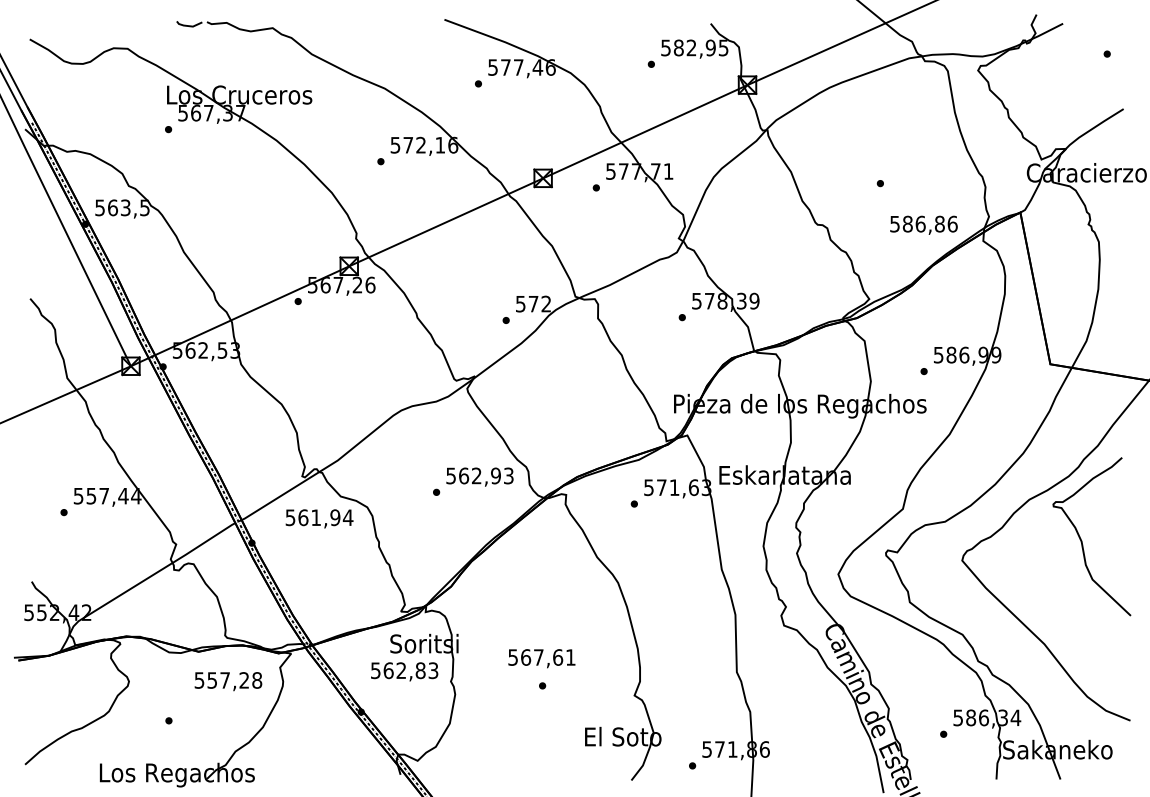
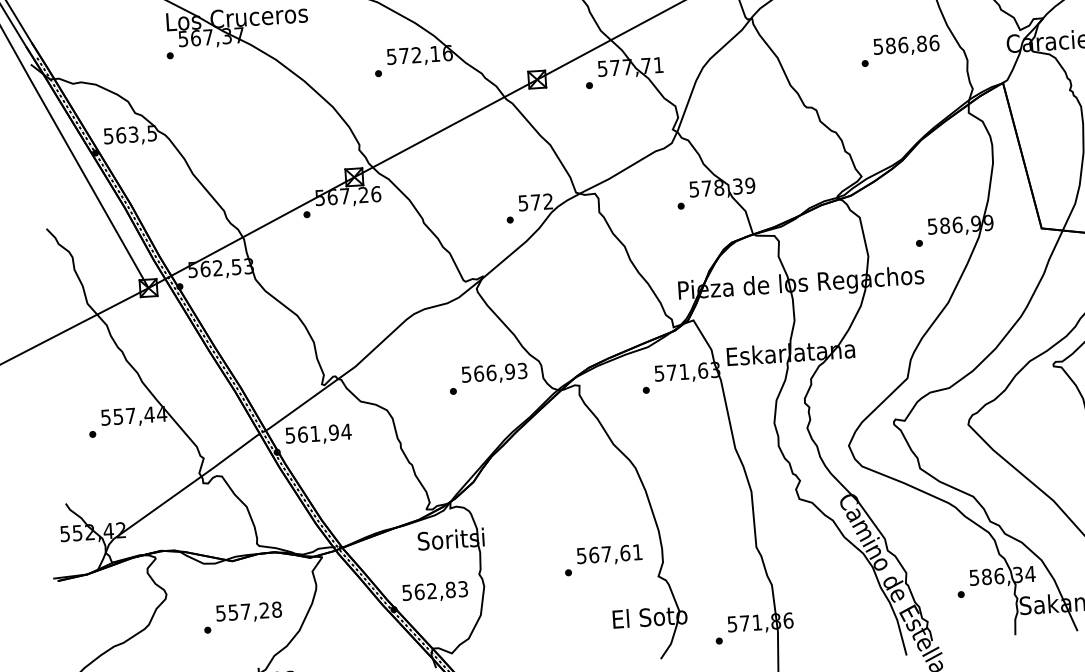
text: (923, 224) -> (906, 45), moved
text: (476, 475) -> (491, 372), 562,93 -> 566,93
text: (319, 518) -> (318, 434), moved
text: (541, 658) -> (609, 555), moved
text: (404, 671) -> (435, 591), moved
text: (228, 681) -> (249, 612), moved

